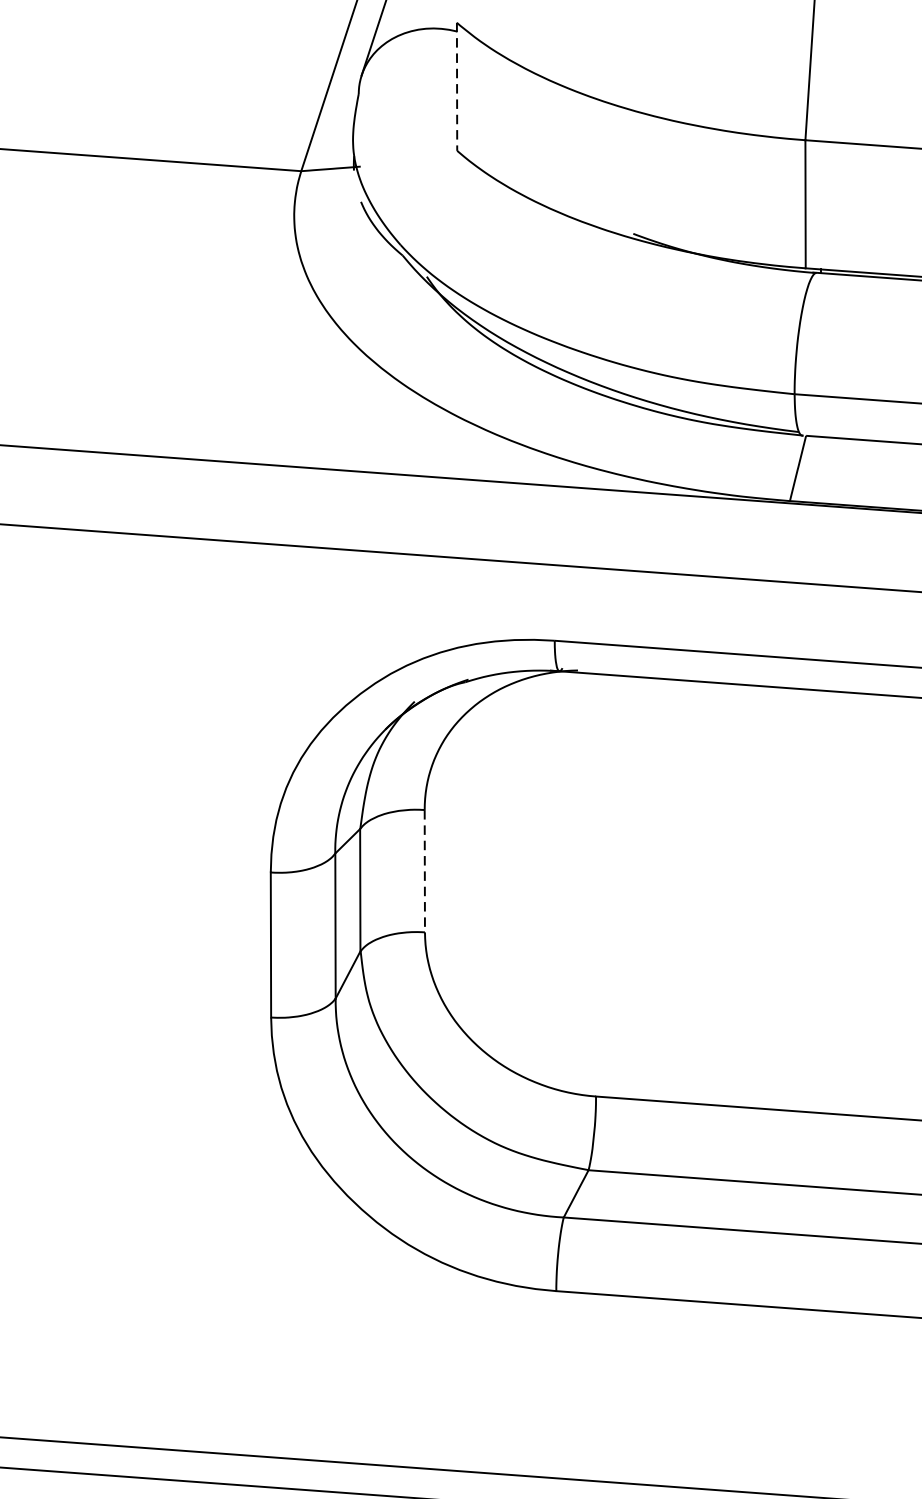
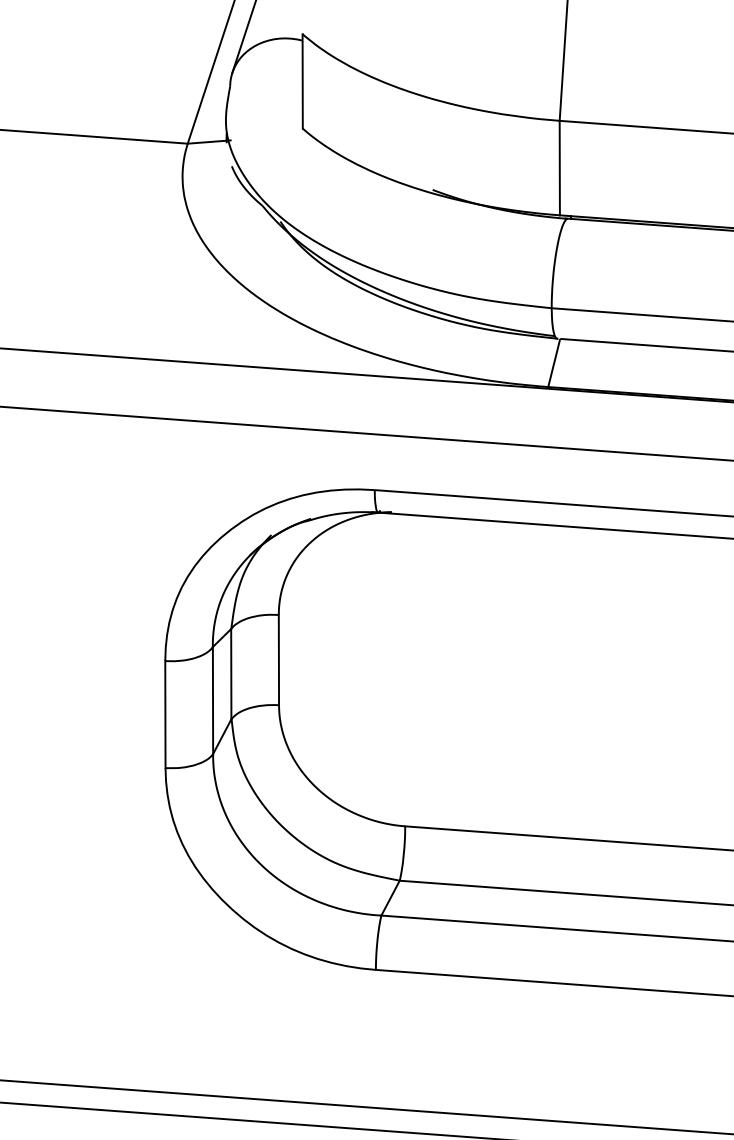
line: (456, 86) -> (302, 81), dashed -> solid
line: (424, 871) -> (278, 660), dashed -> solid

